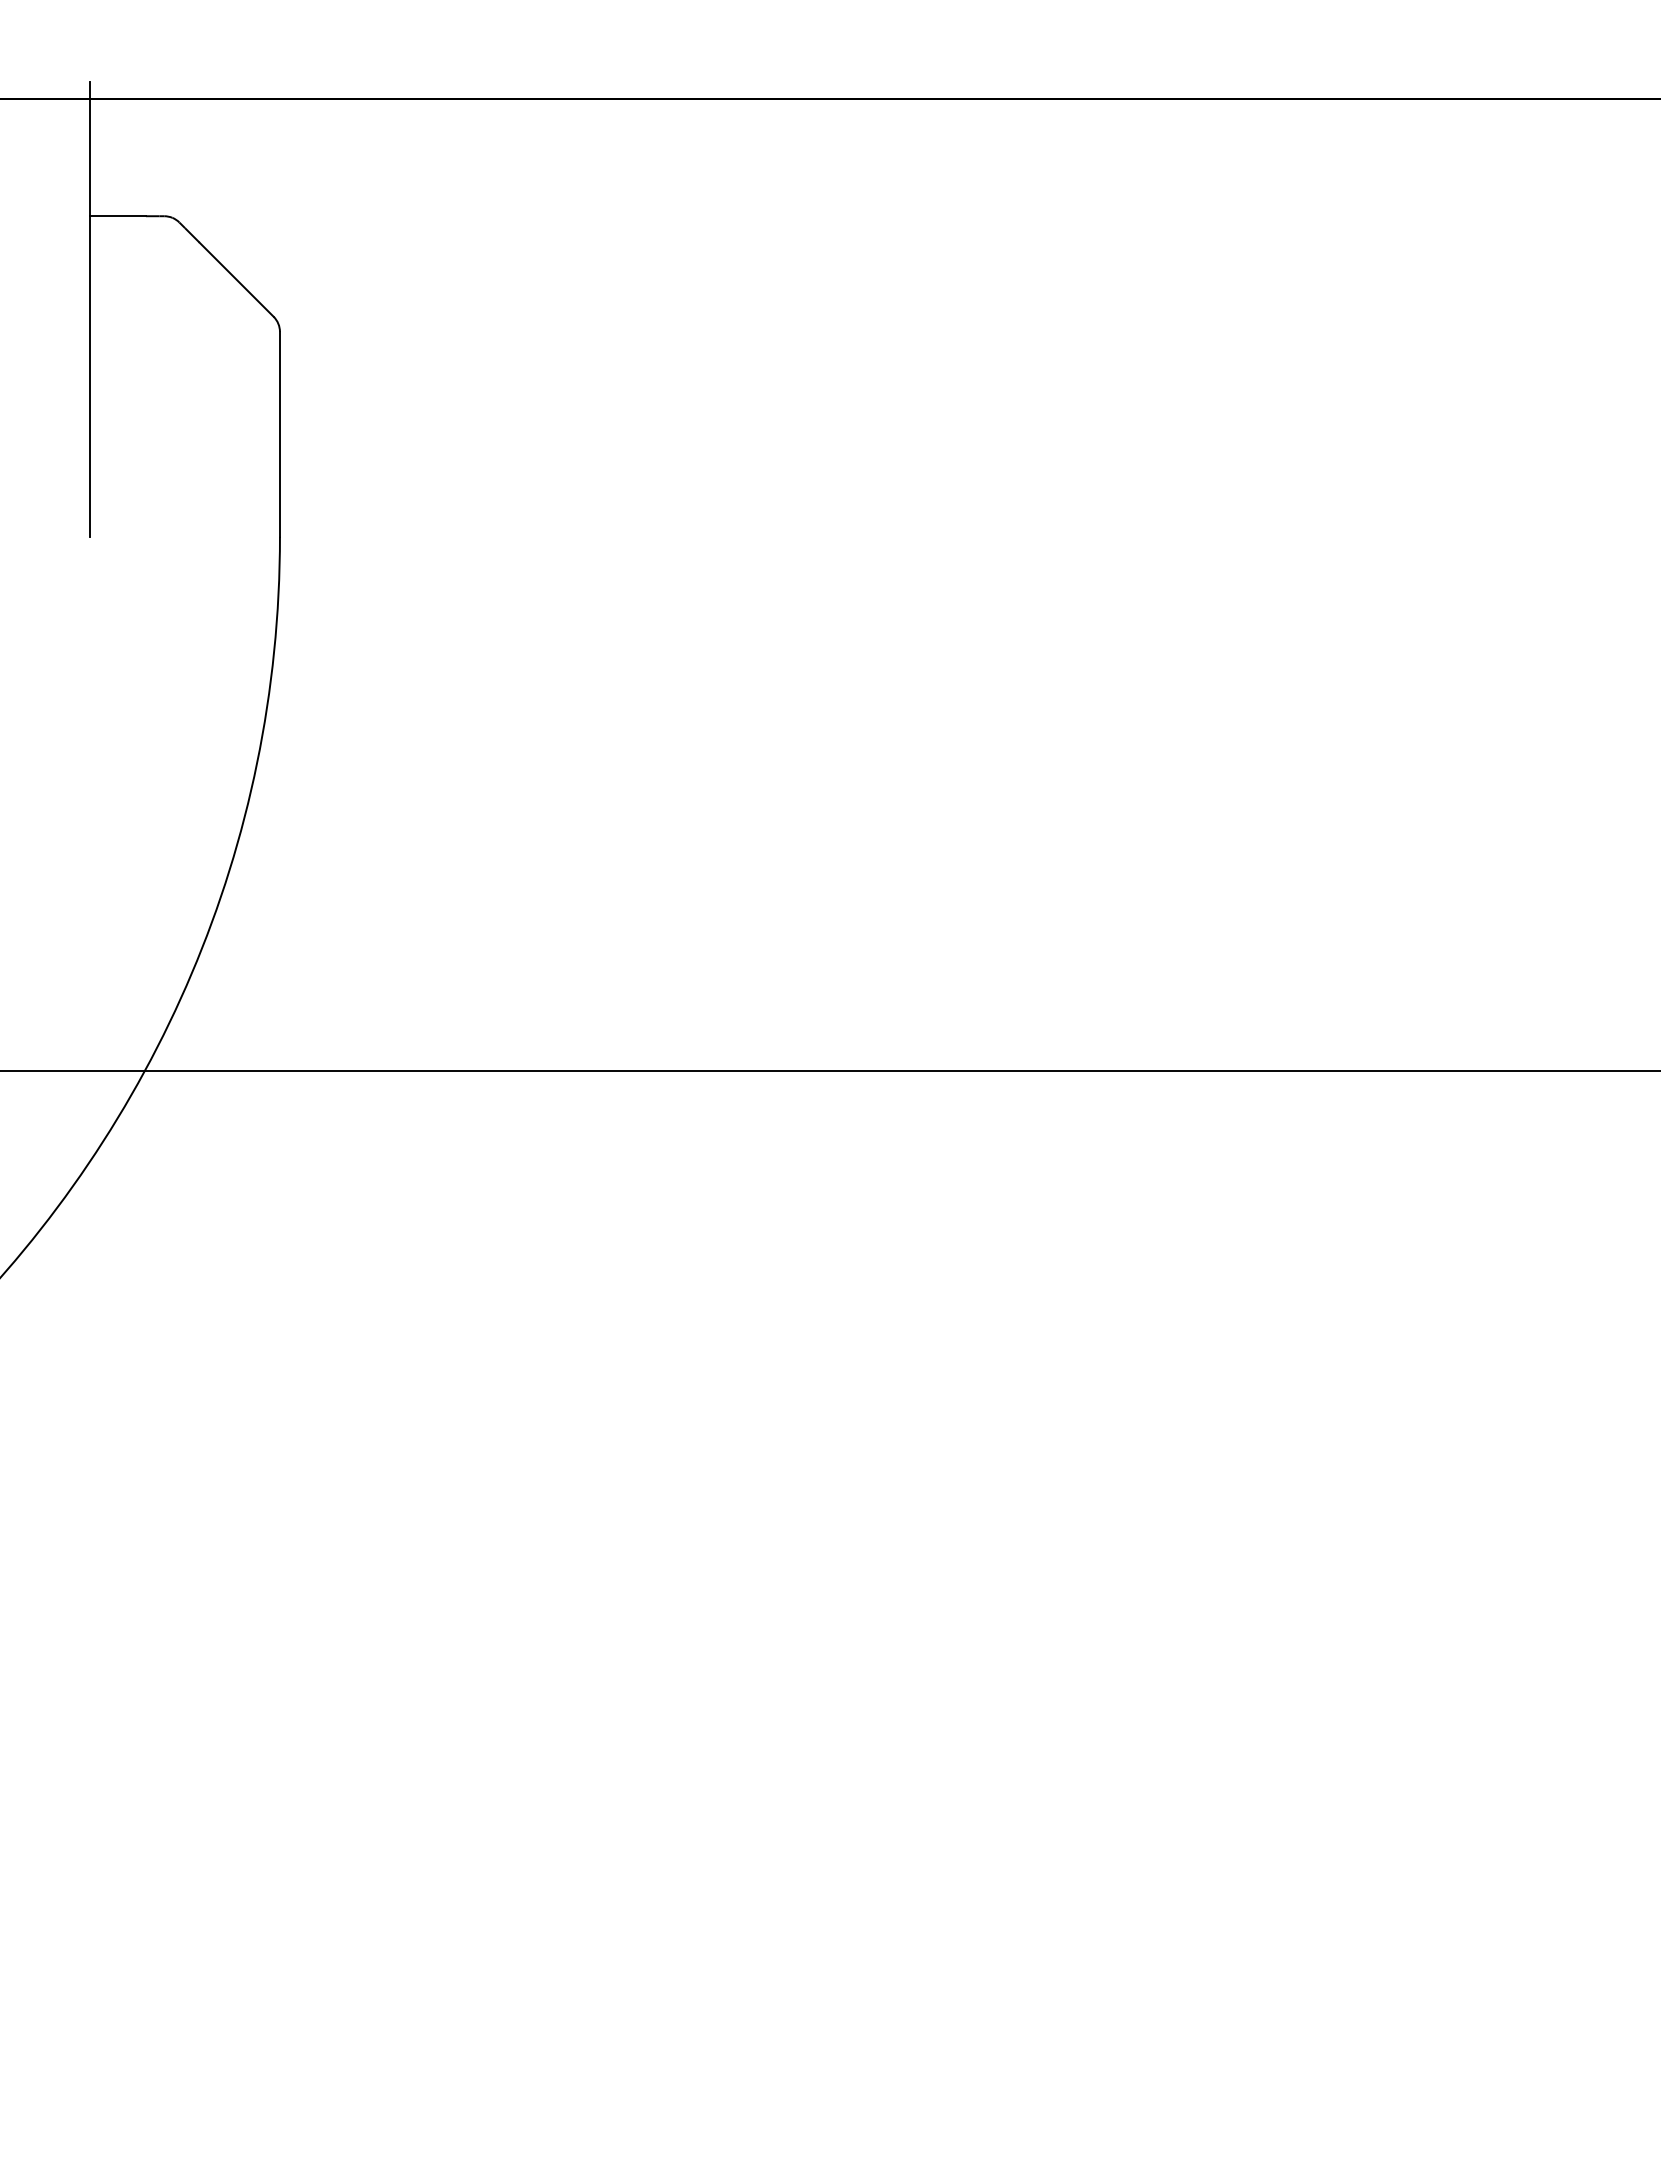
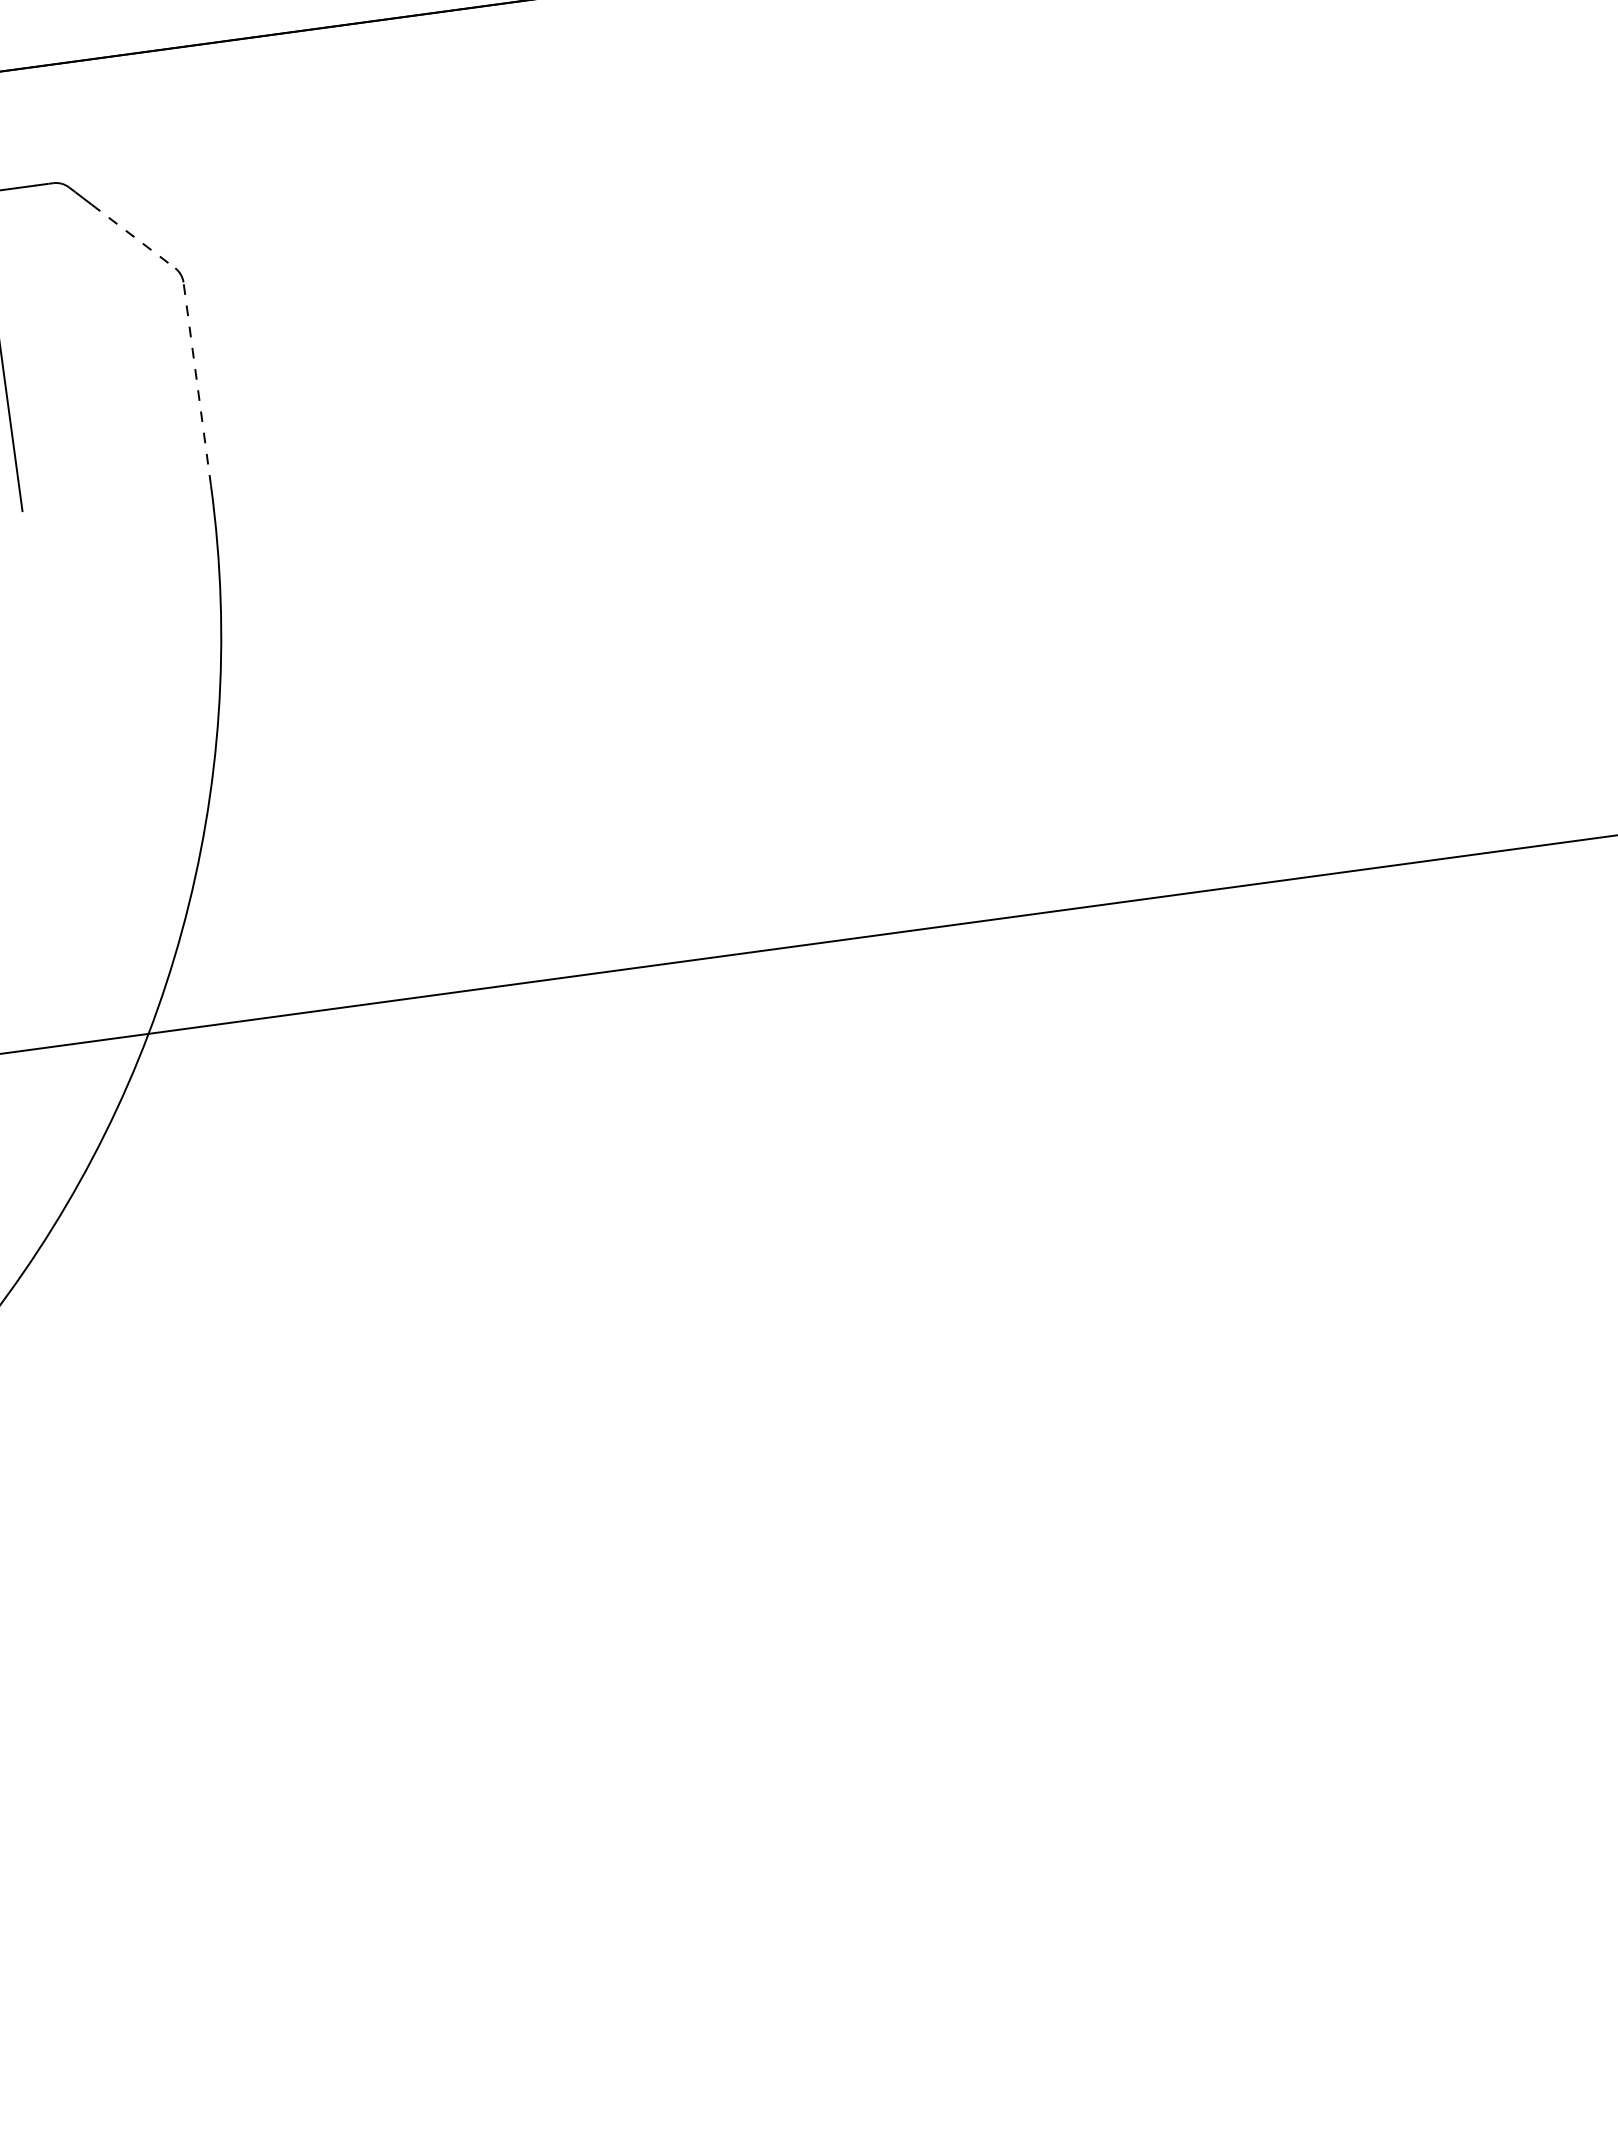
line: (237, 280) -> (134, 237), solid -> dashed
line: (279, 433) -> (196, 383), solid -> dashed

